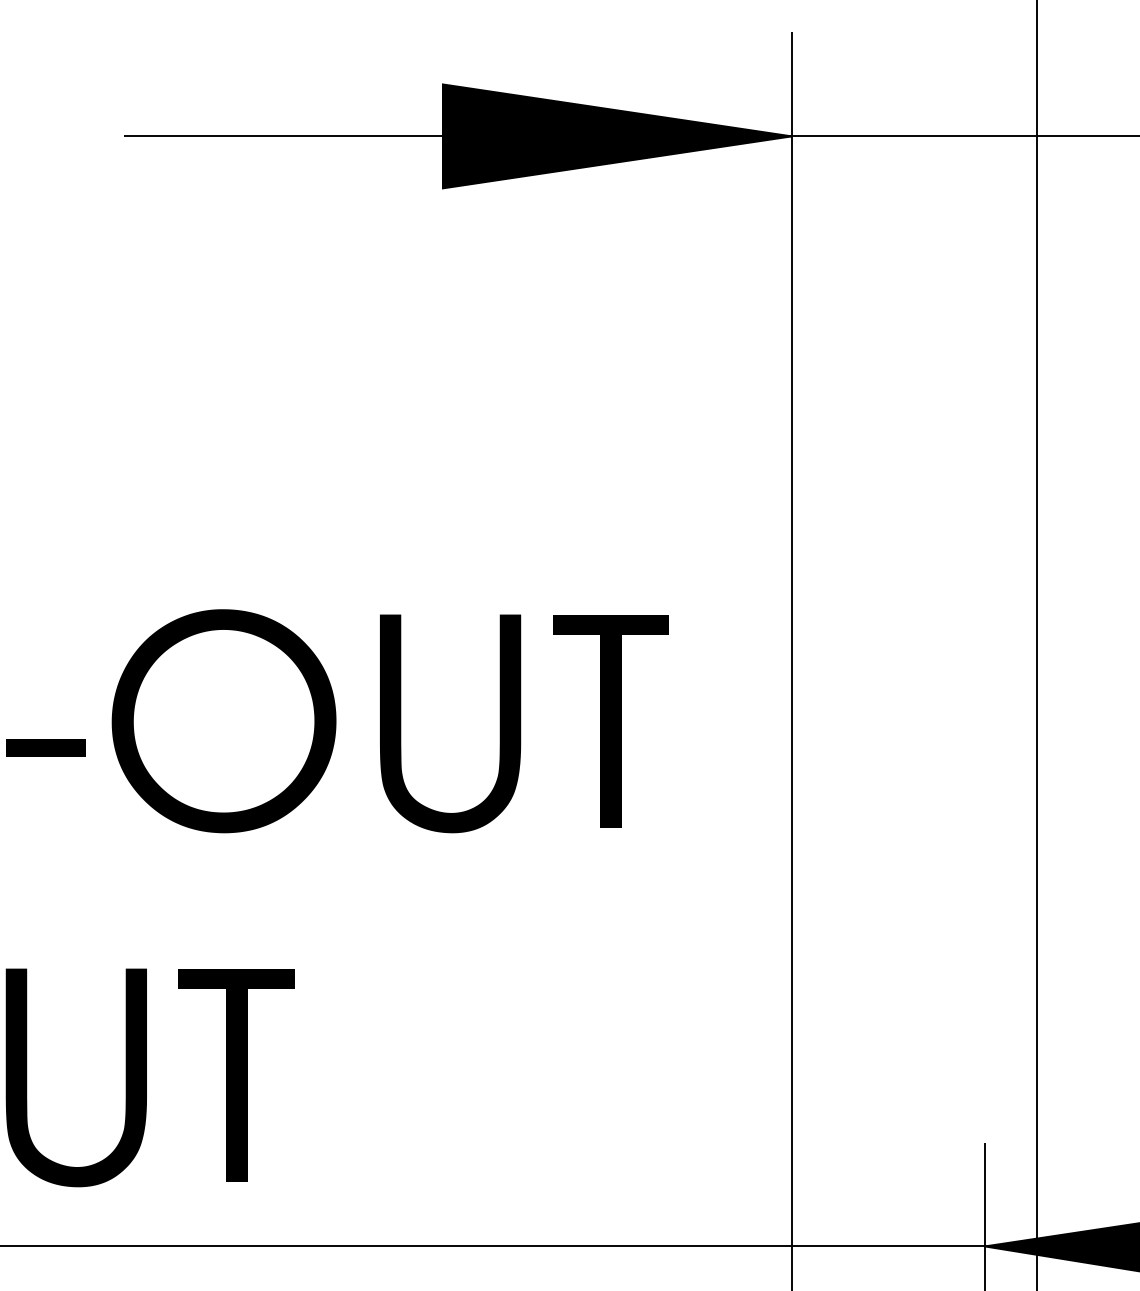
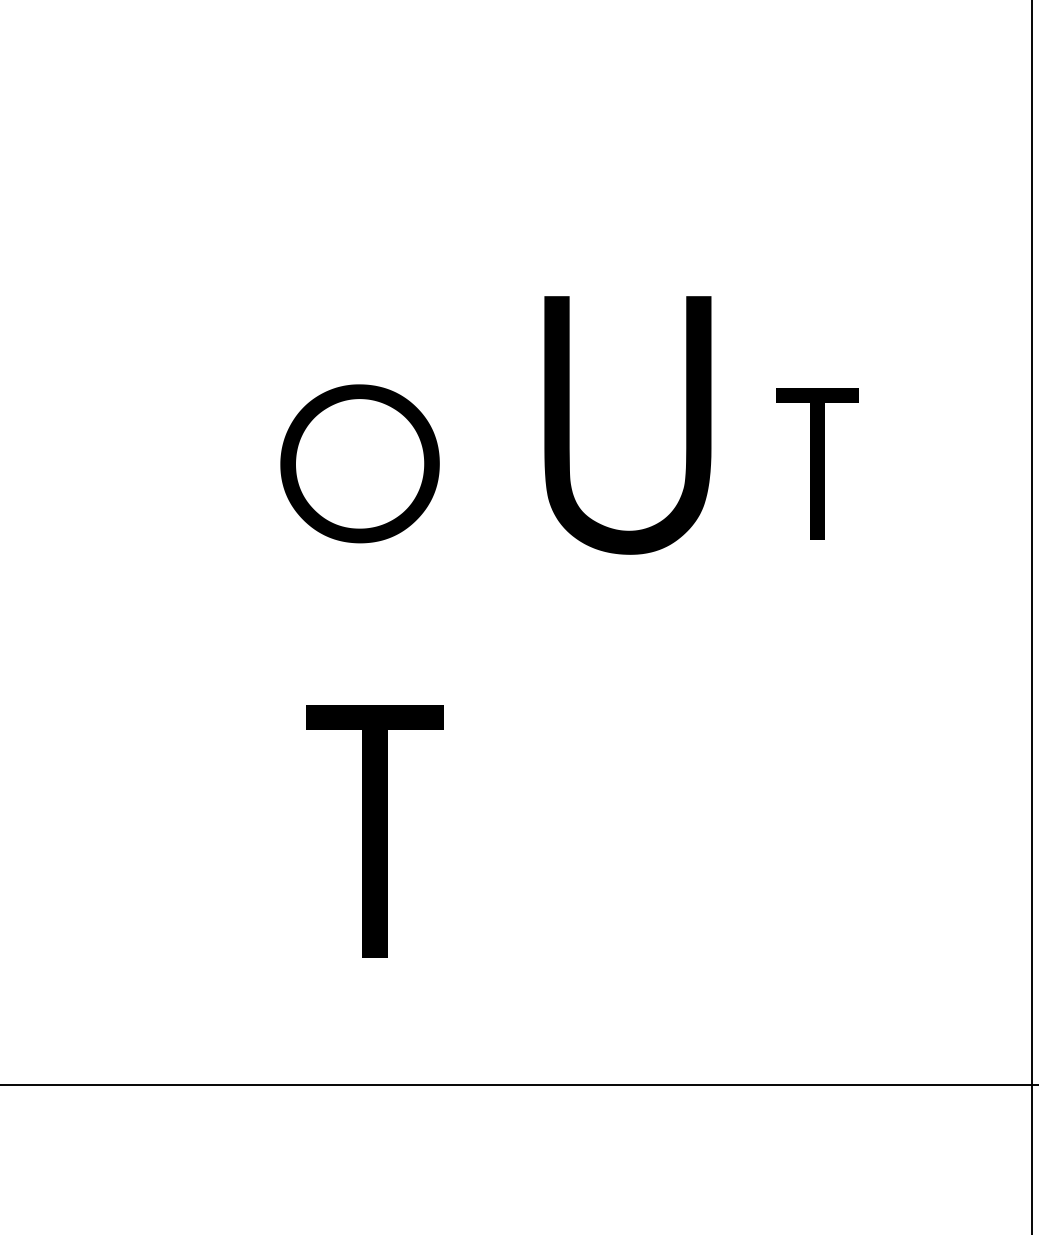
part: (223, 721) -> (359, 464), size x0.6
part: (610, 721) -> (817, 464), size x0.6
part: (401, 723) -> (569, 425), moved
fill: (45, 747) -> (148, 494), removed
part: (236, 1075) -> (374, 831), moved
fill: (76, 1077) -> (185, 885), removed

